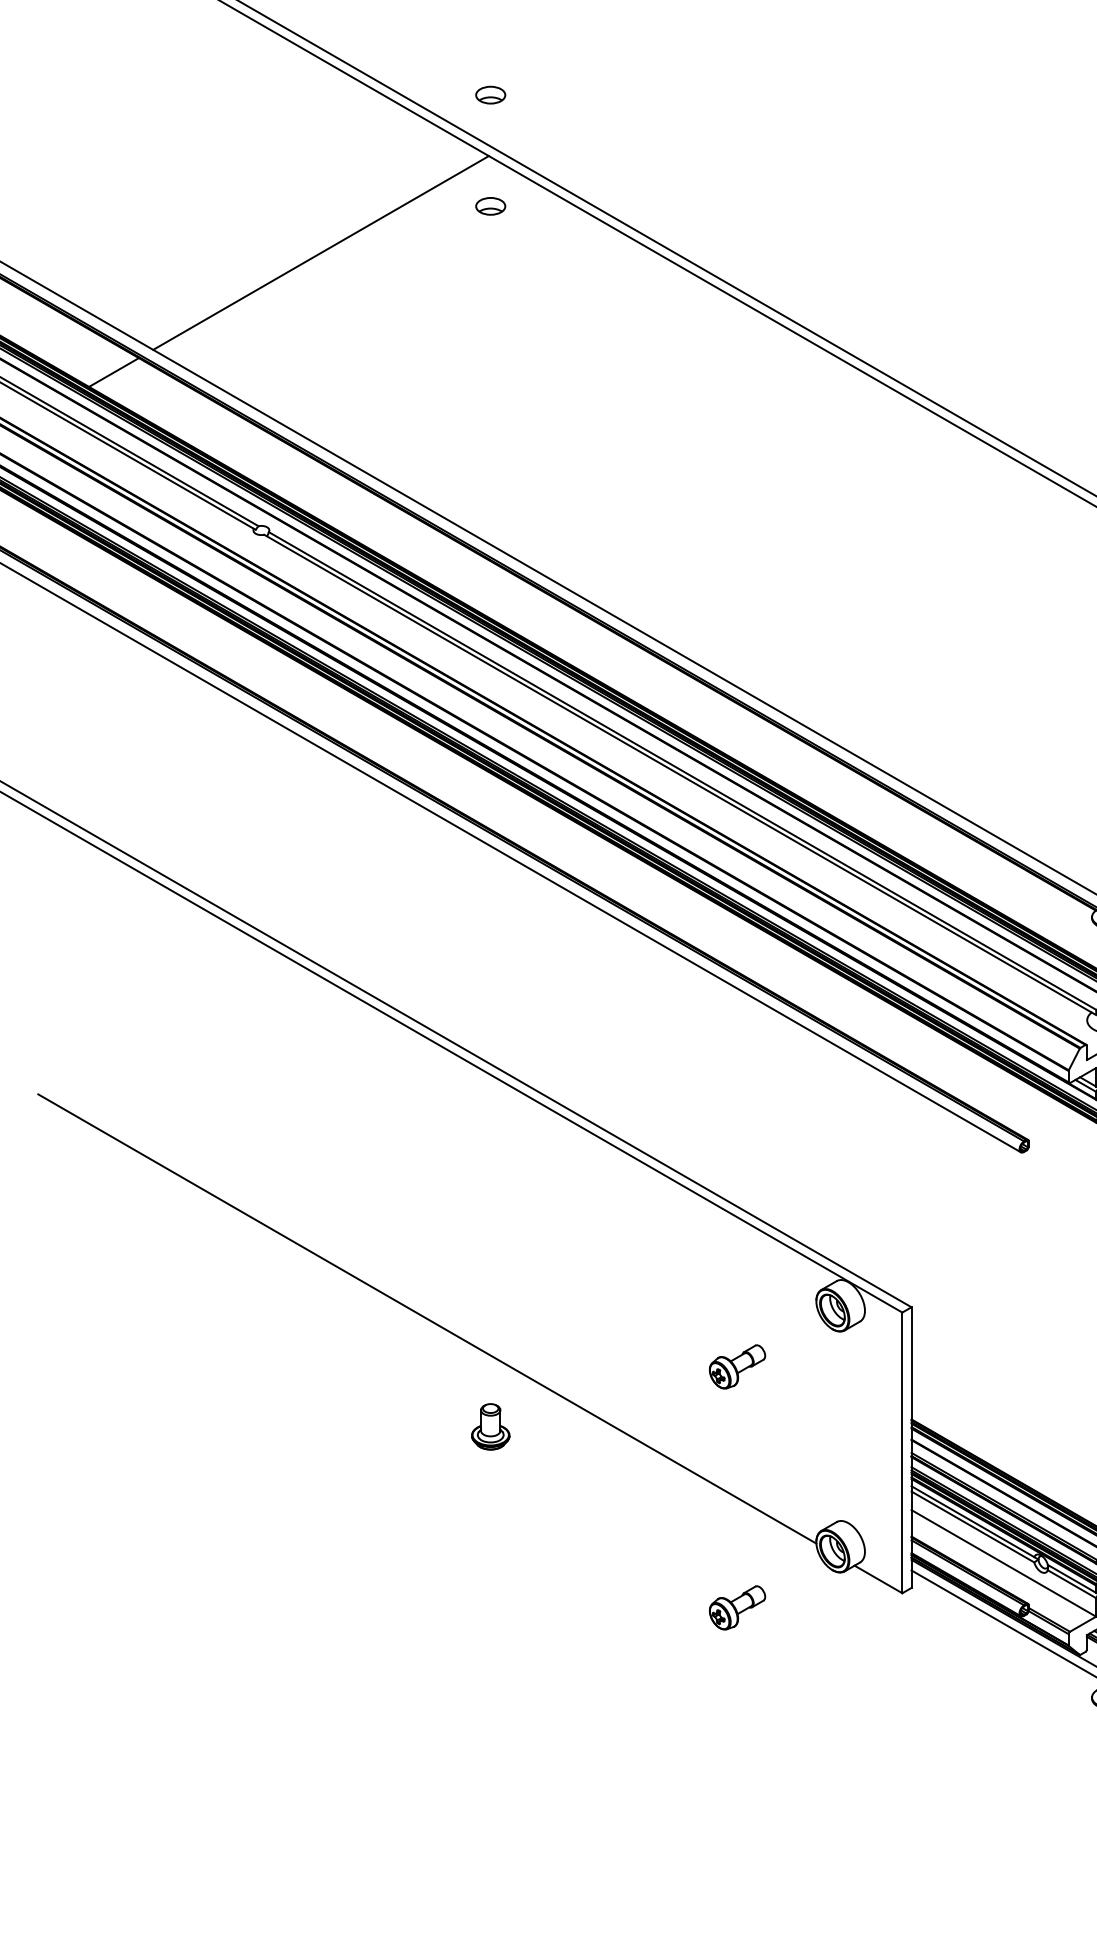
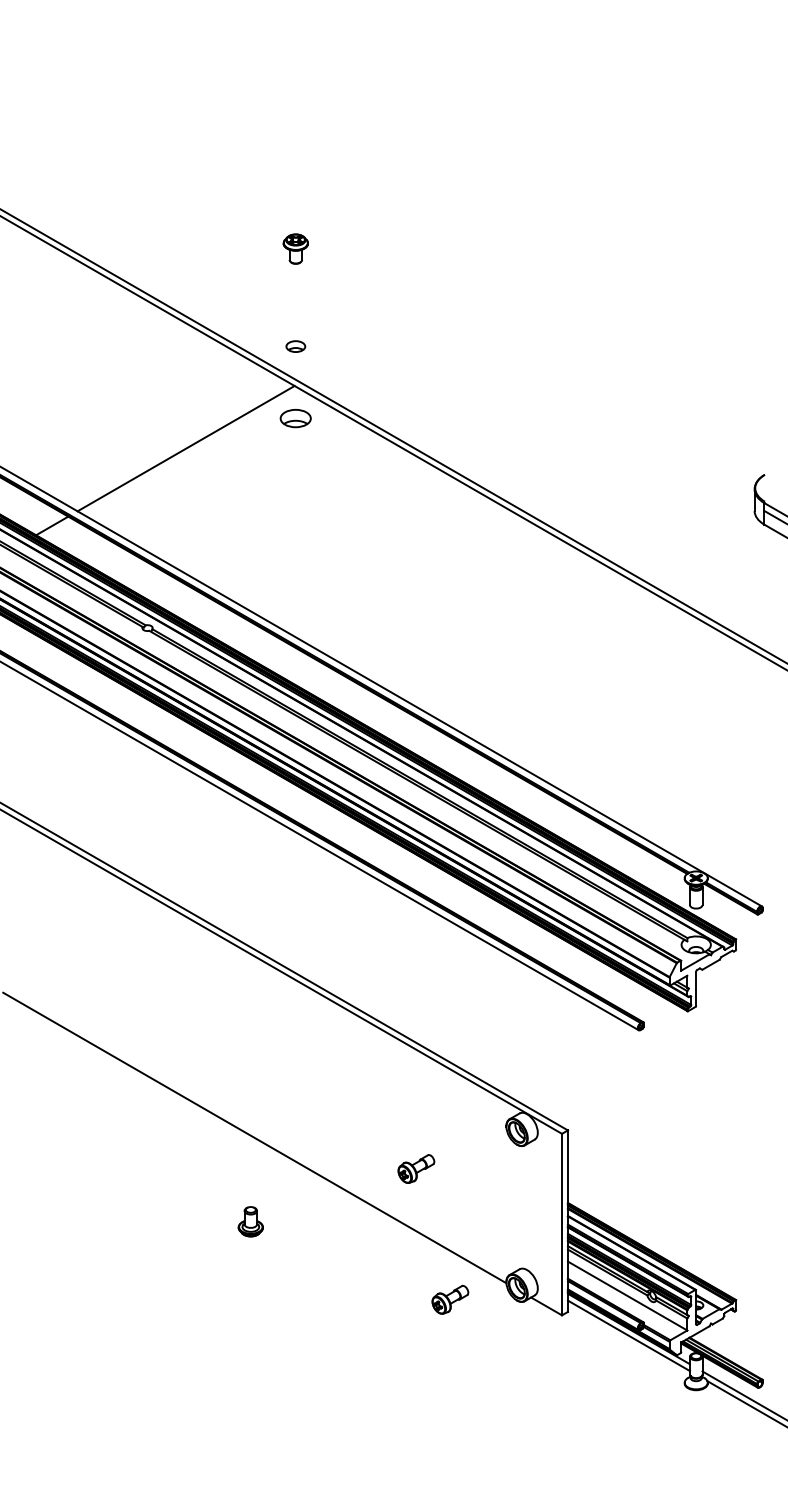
part: (490, 206) -> (295, 418), size x1.6
part: (737, 1366) -> (416, 1168), moved
part: (490, 1426) -> (250, 1221), moved
part: (737, 1607) -> (450, 1299), moved

